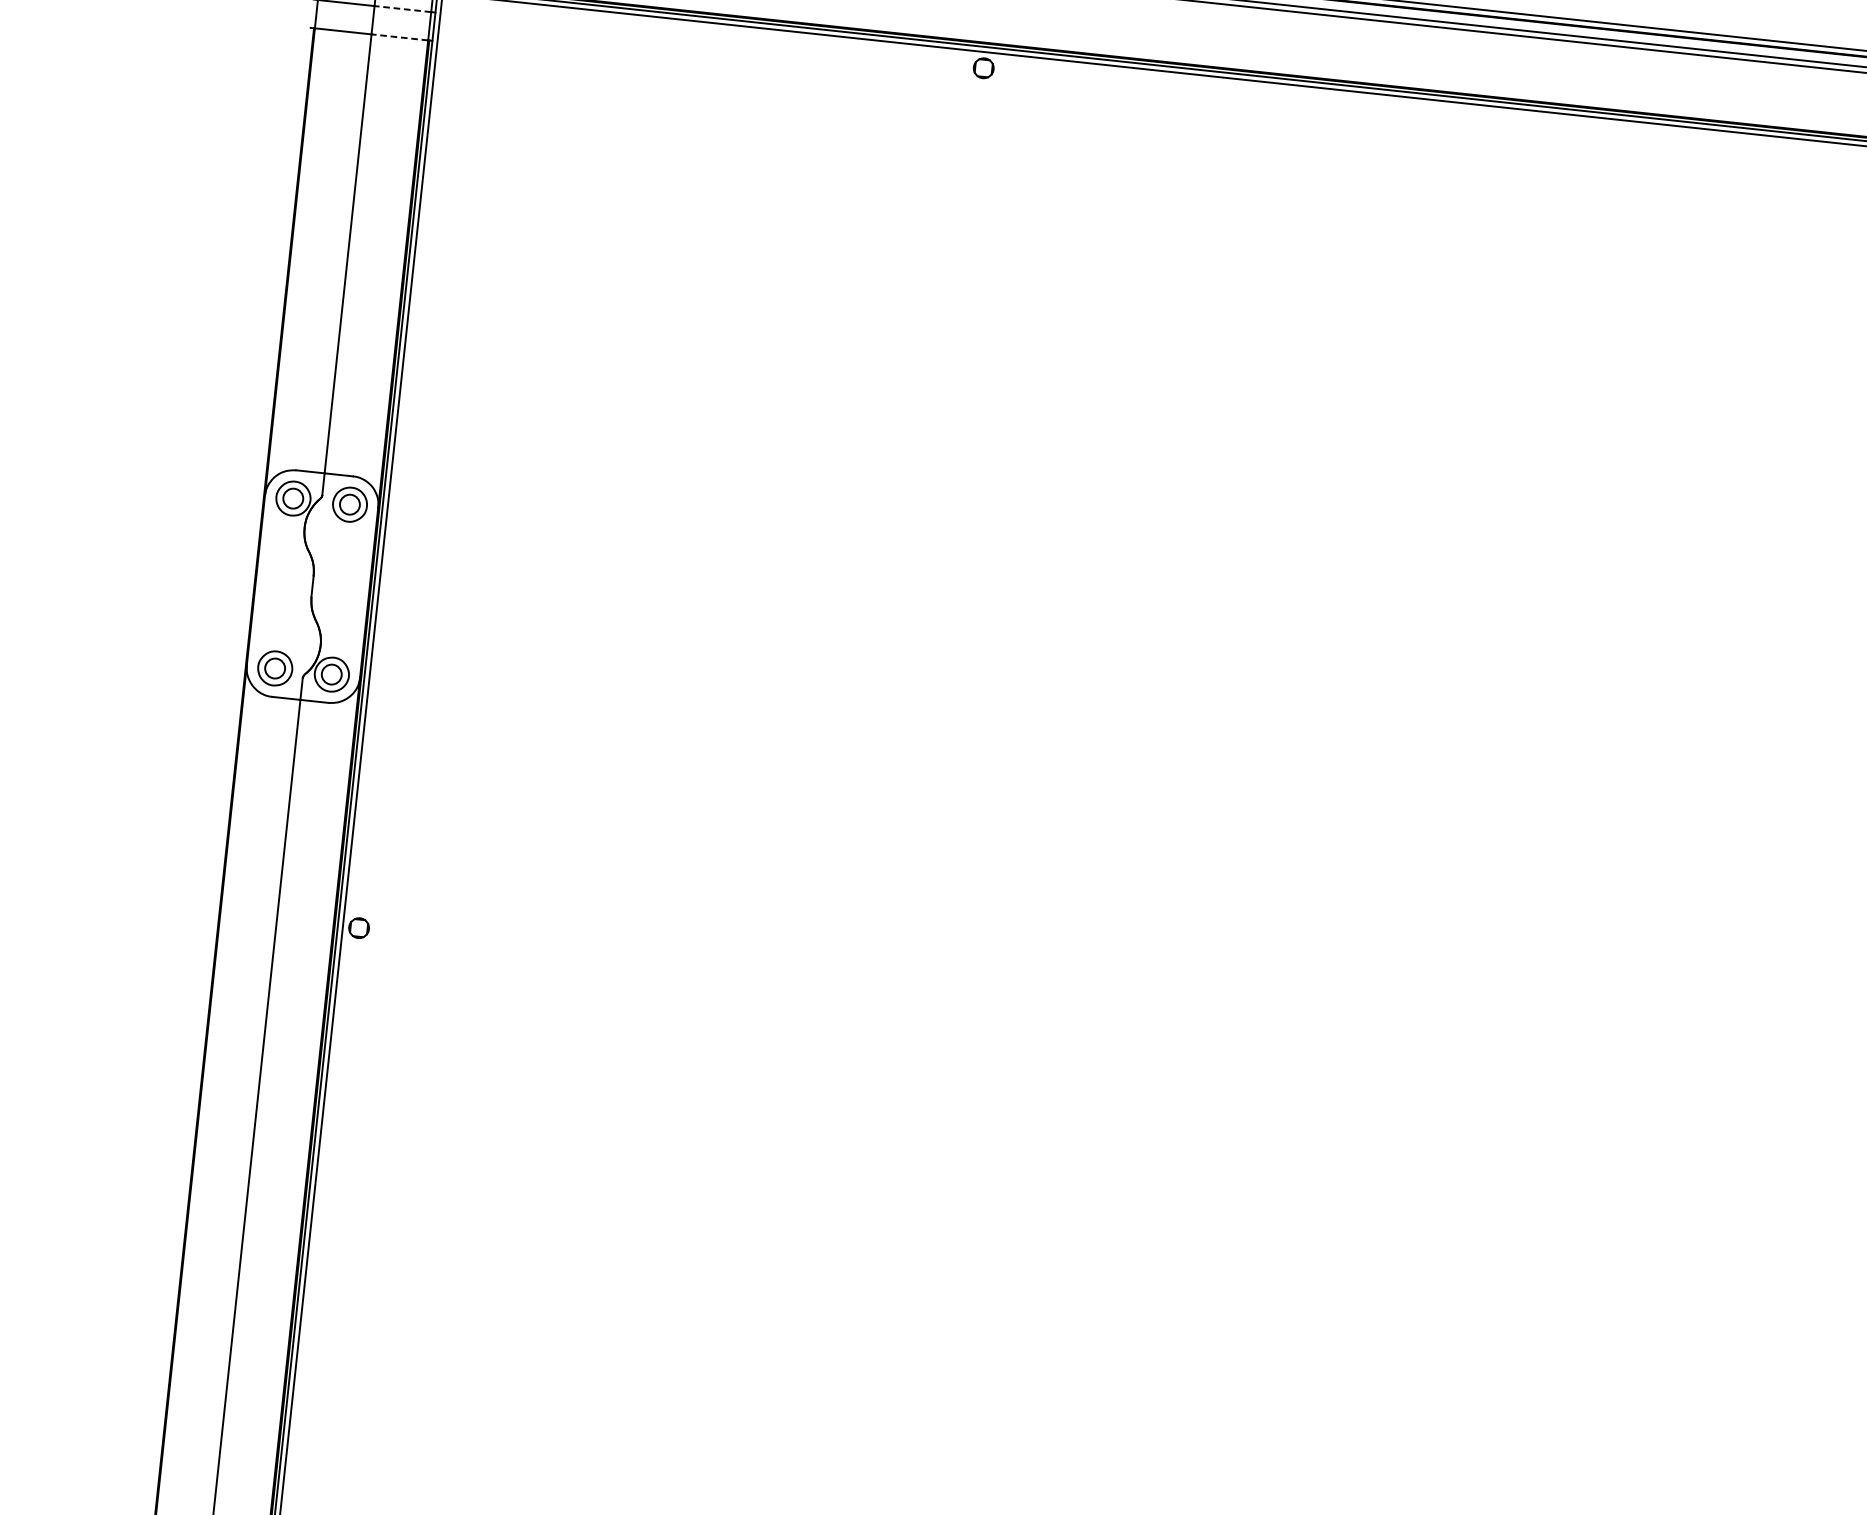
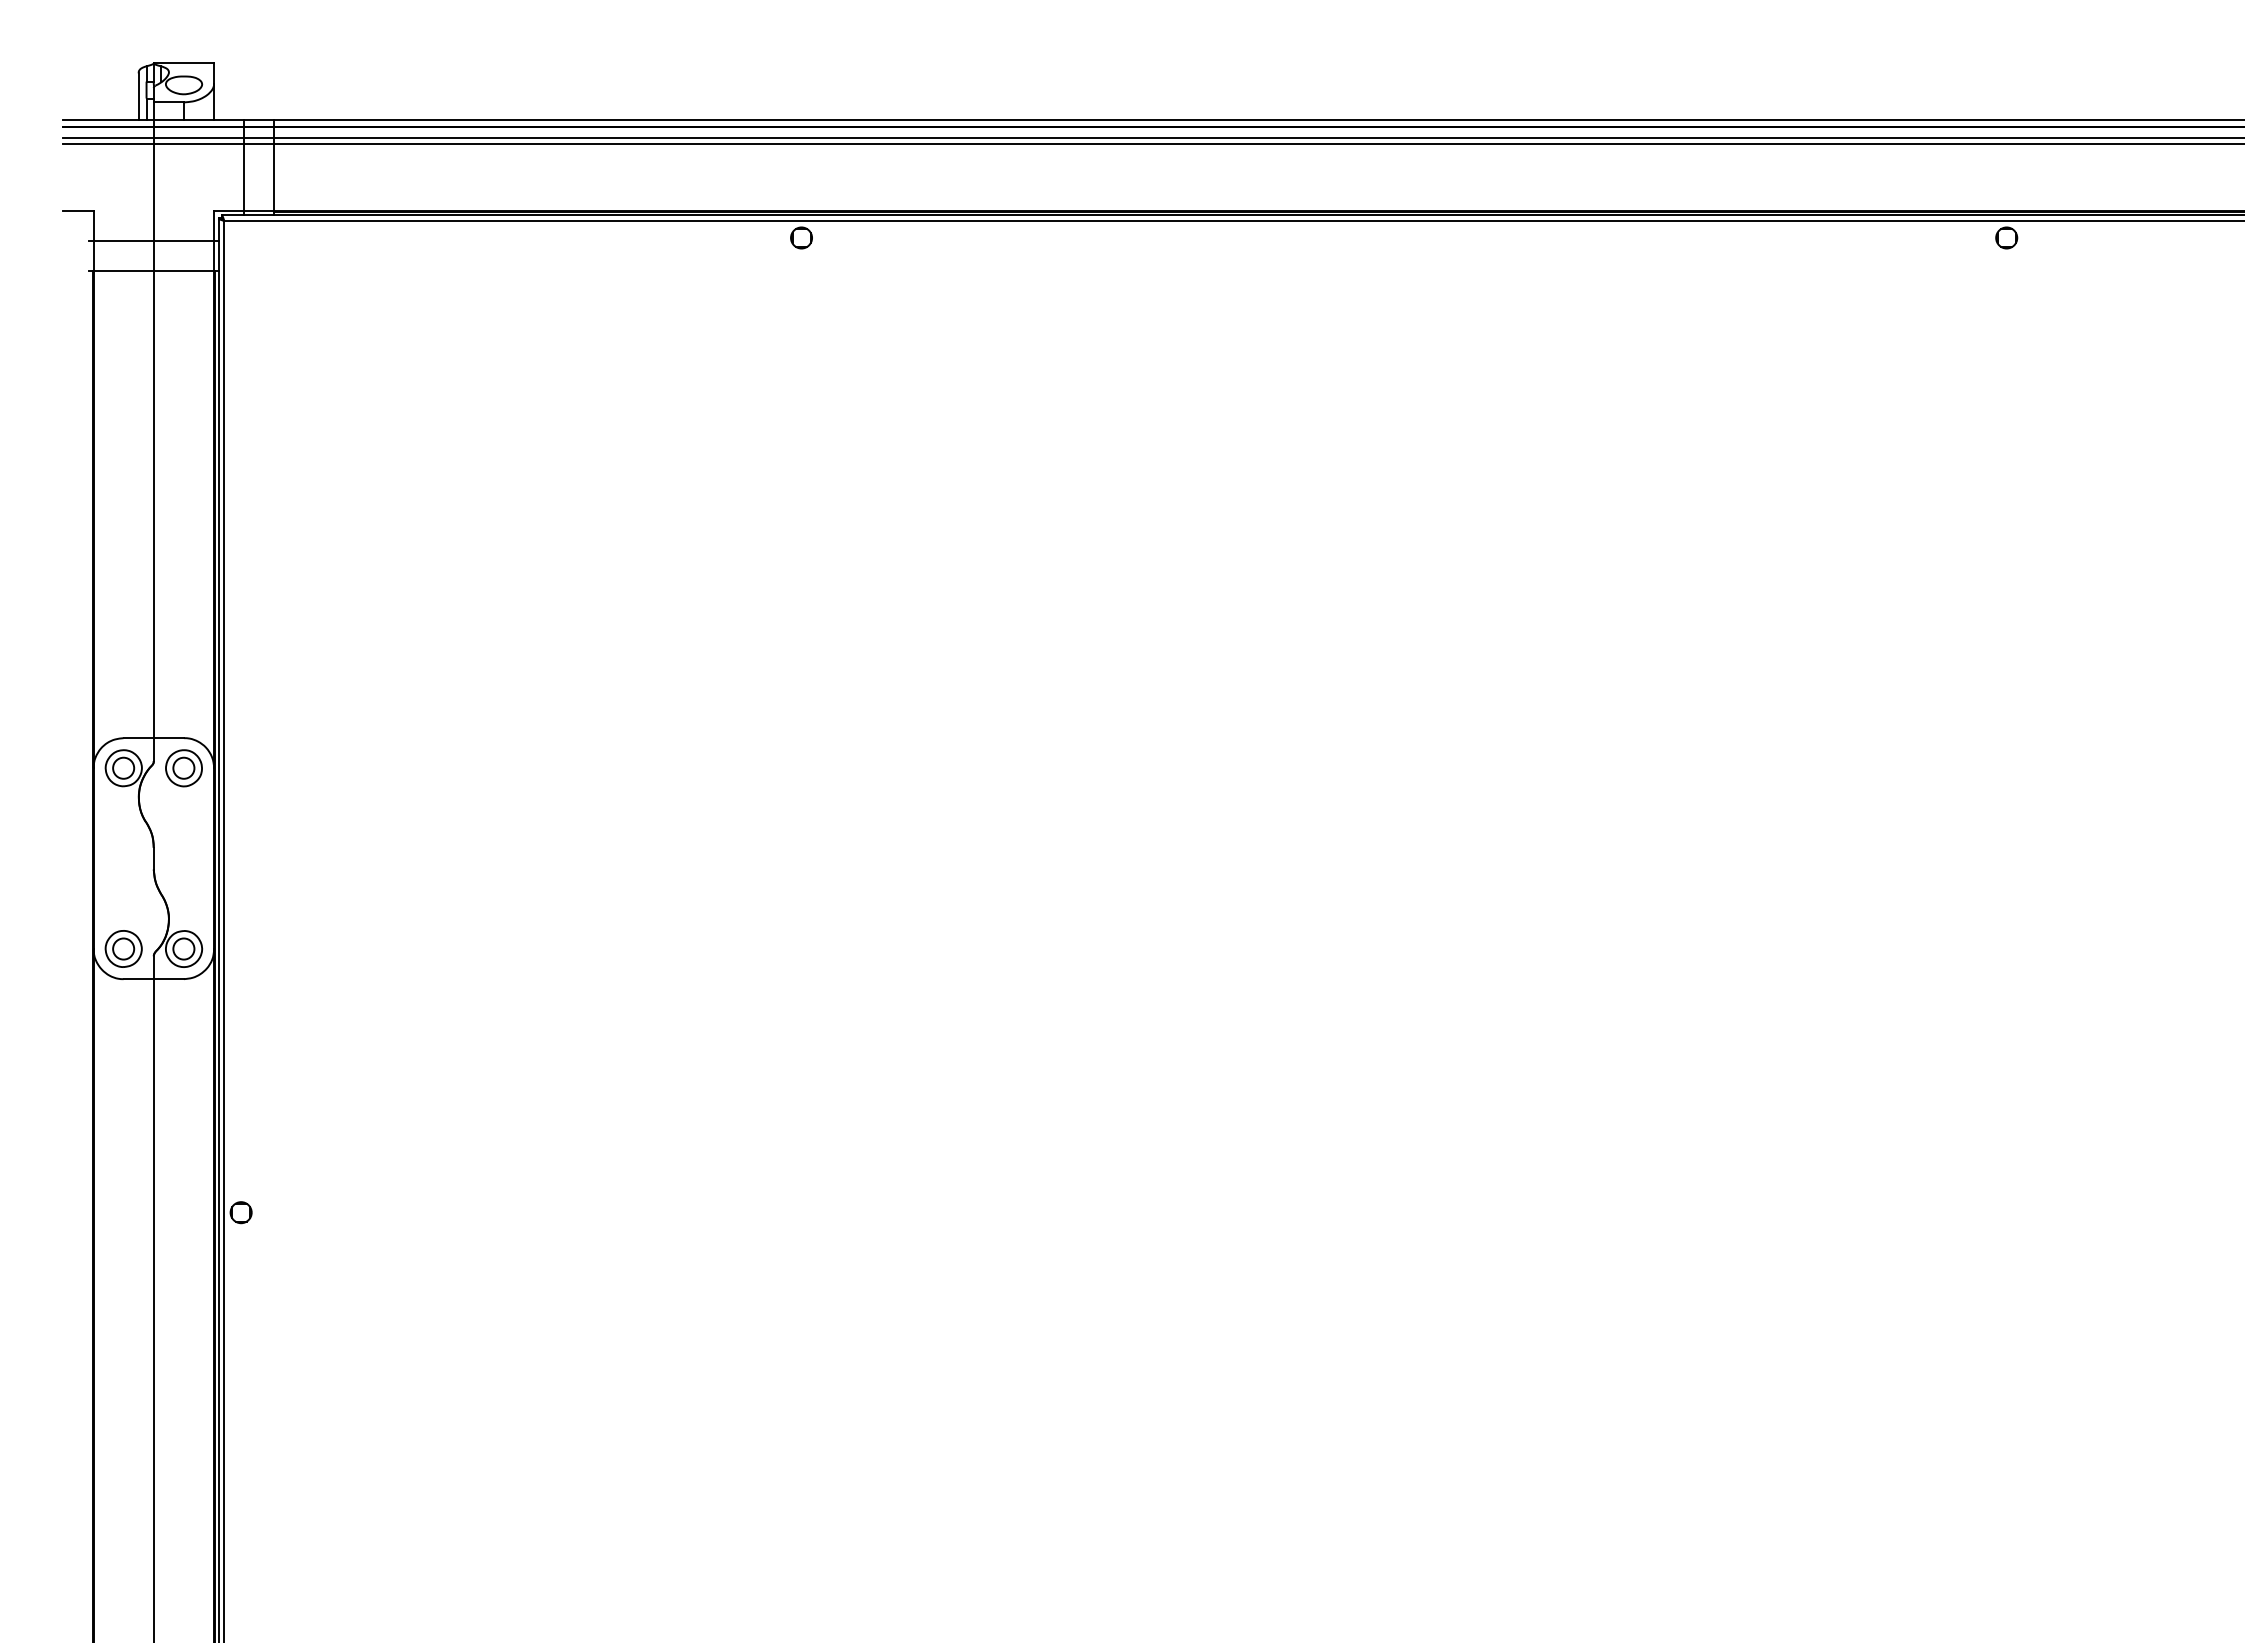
line: (402, 9) -> (183, 241), dashed -> solid
line: (399, 37) -> (183, 271), dashed -> solid

